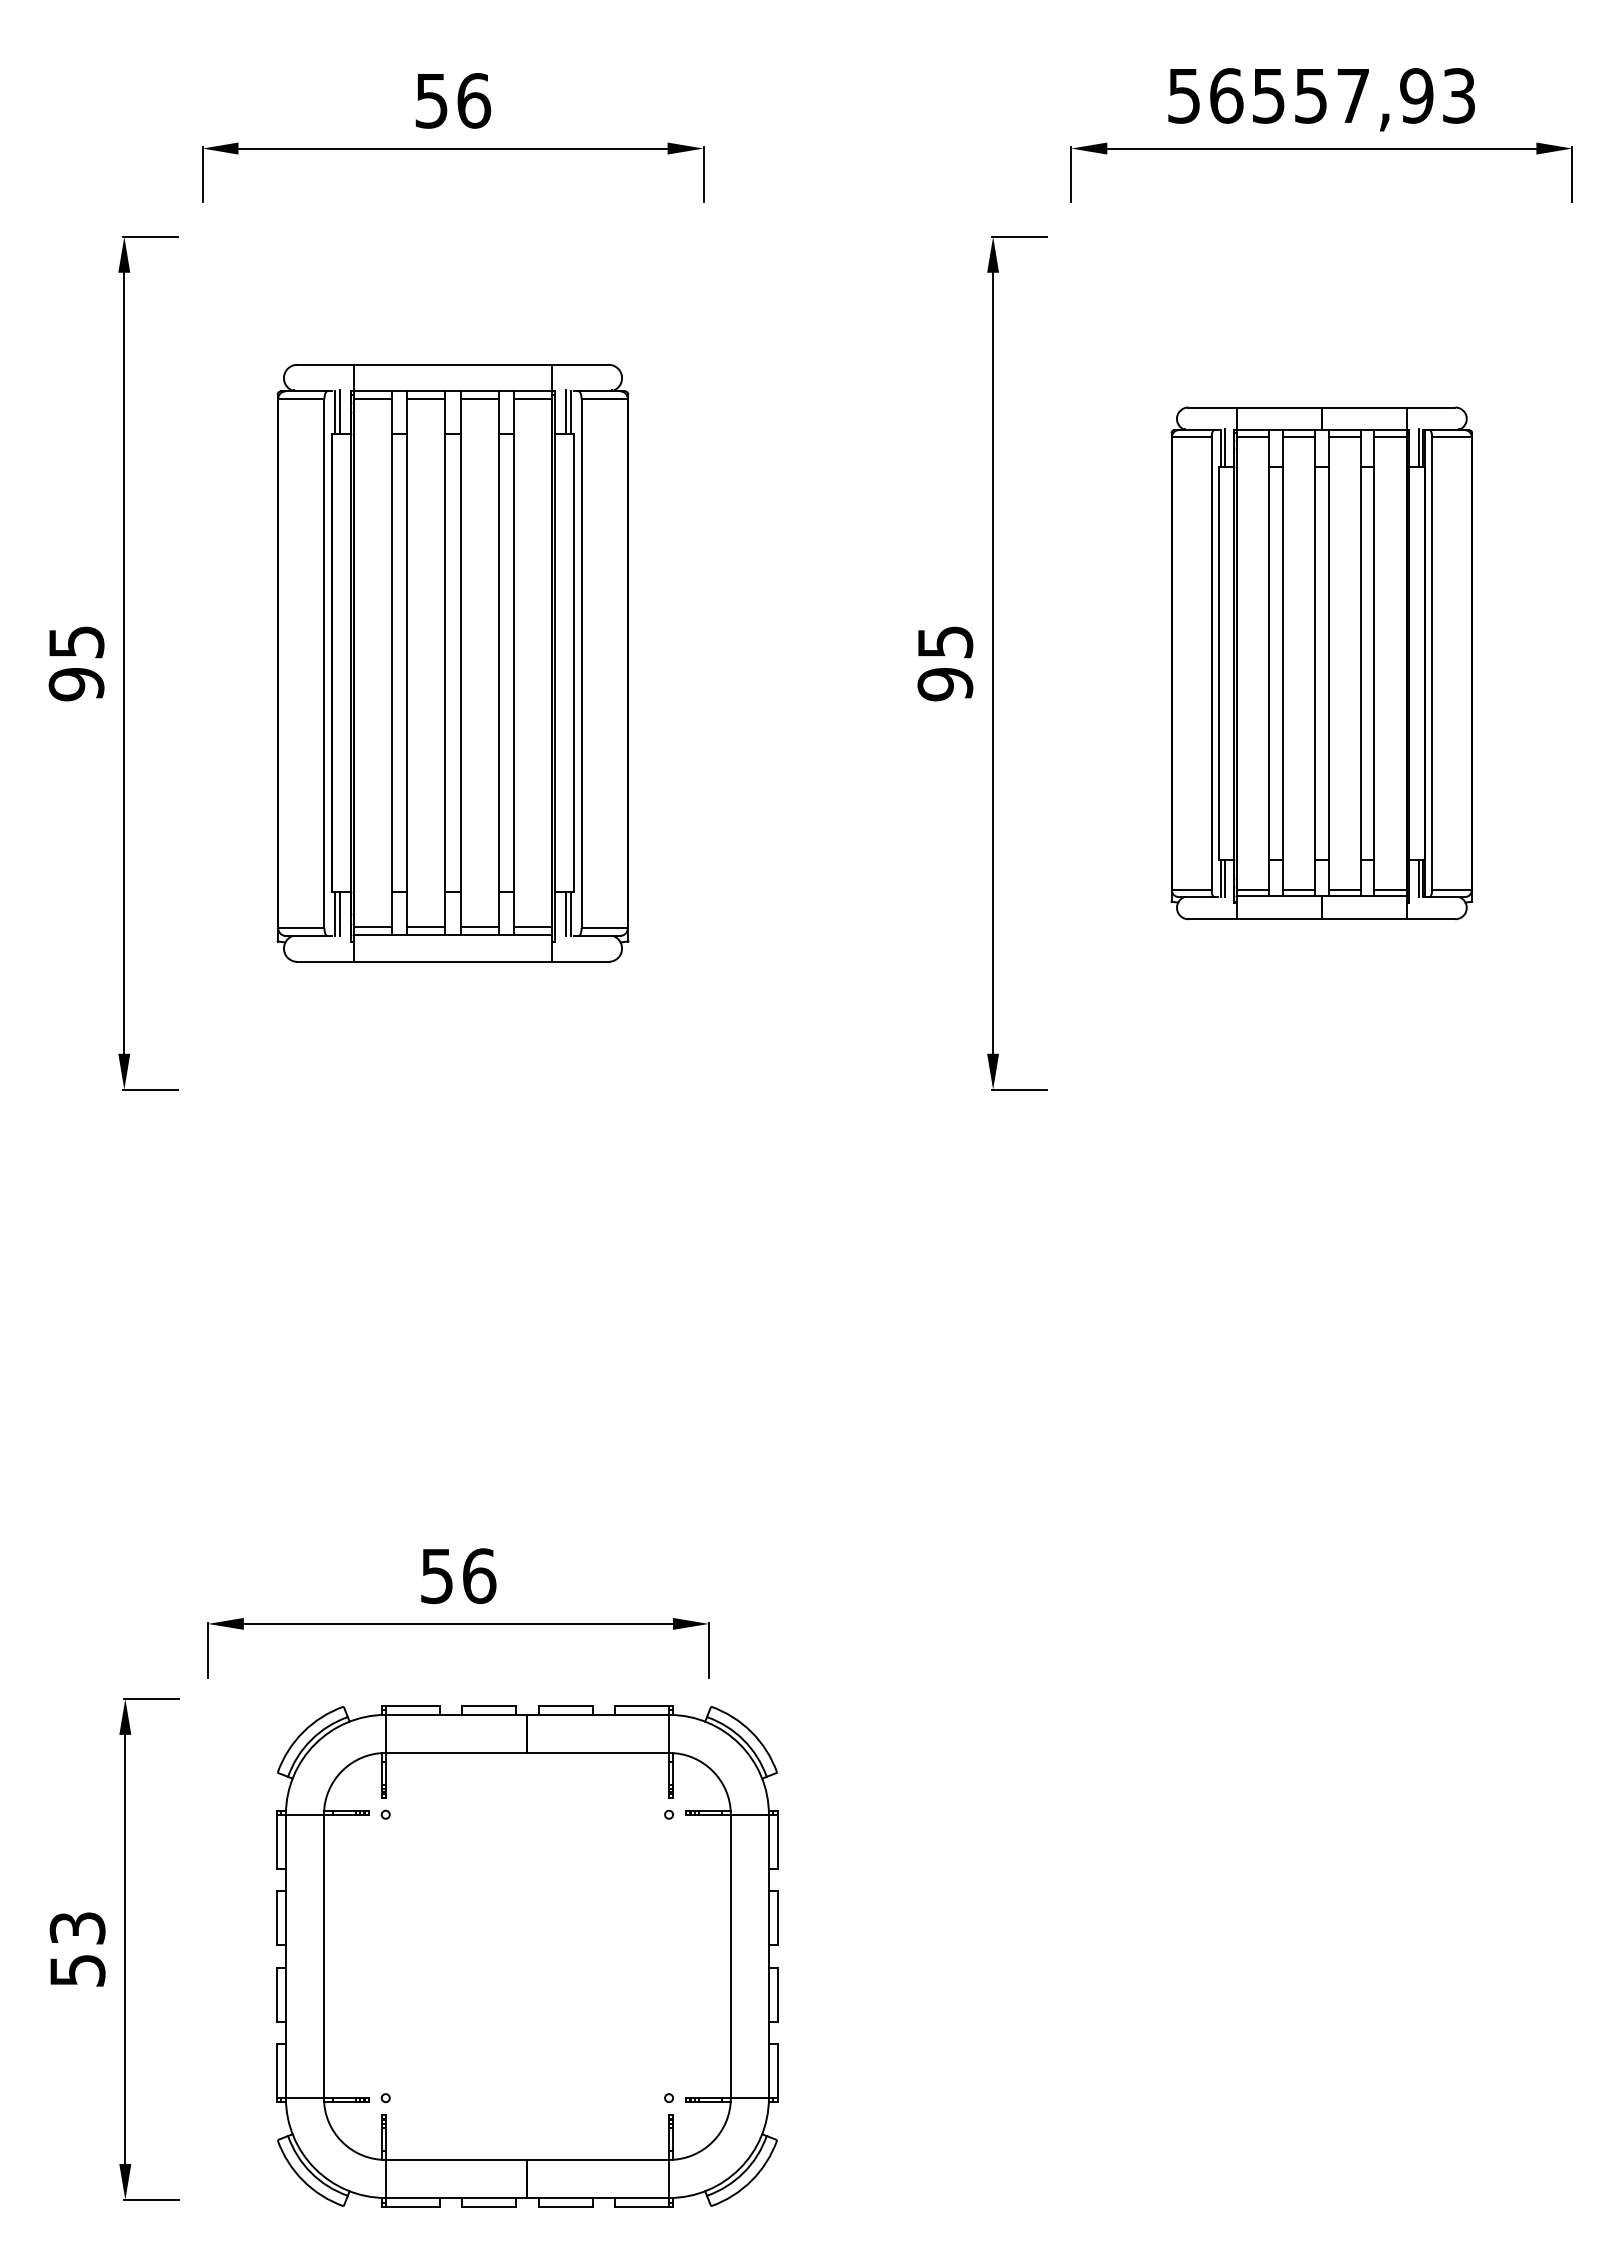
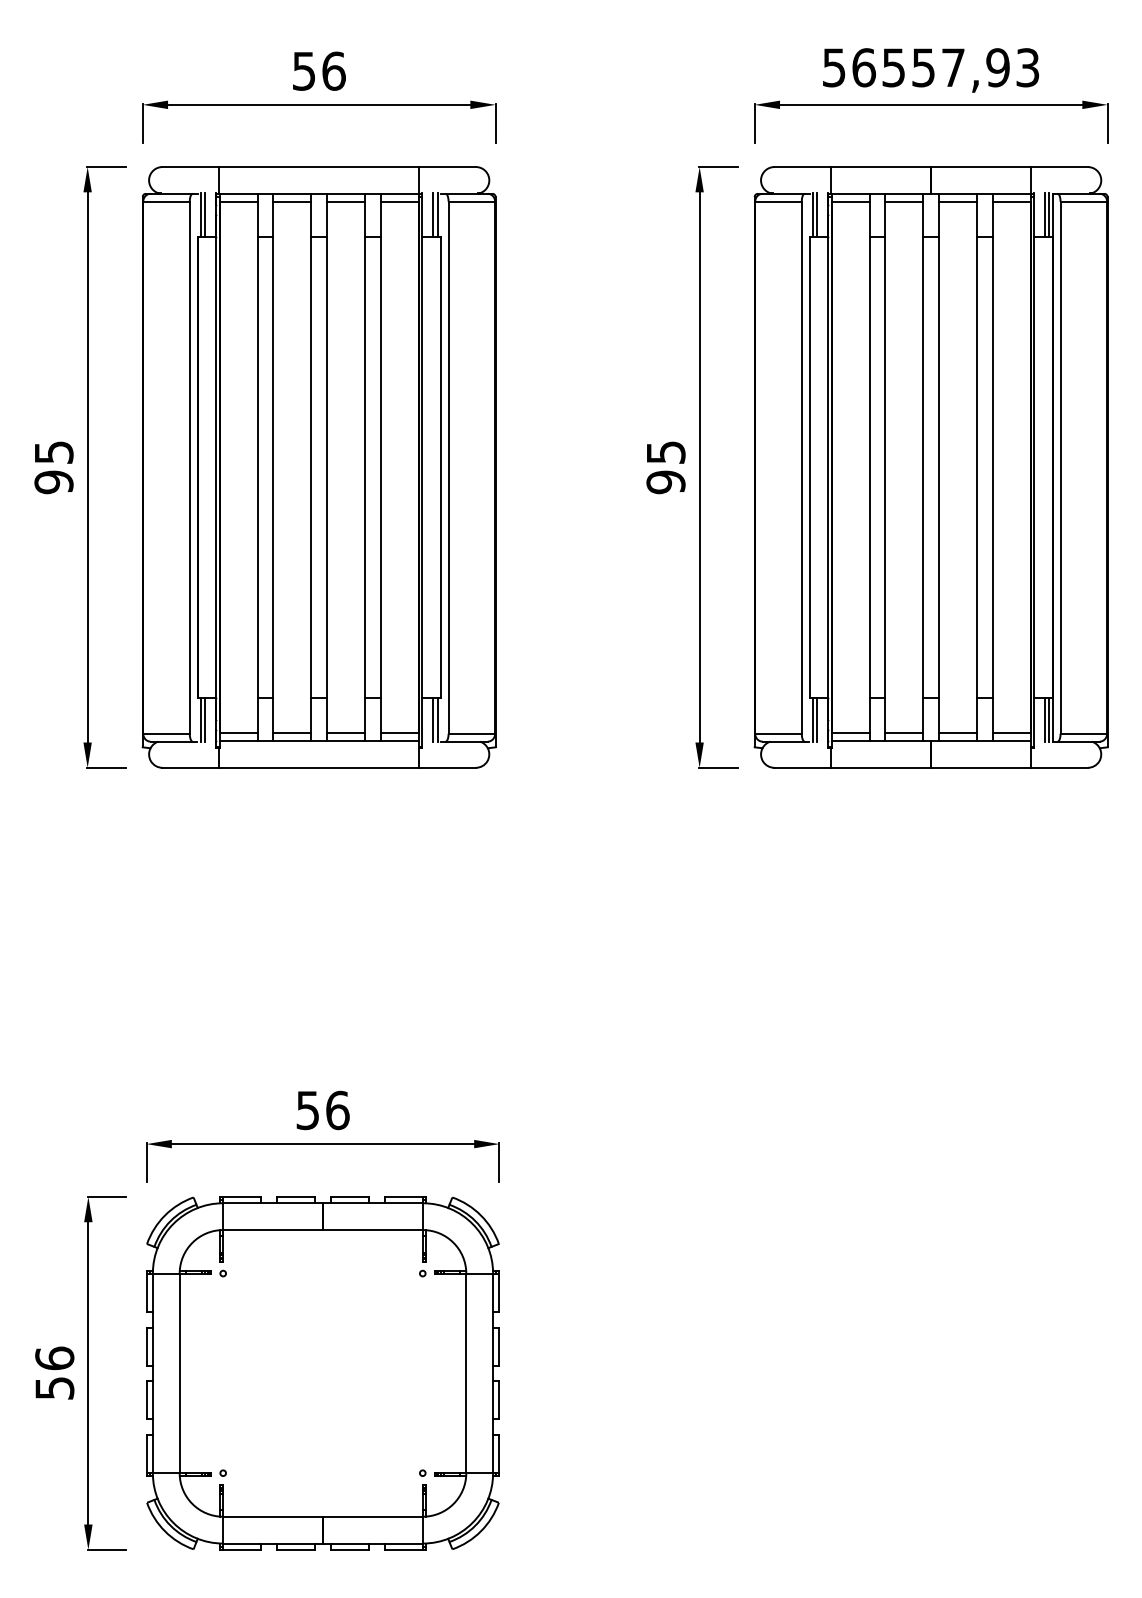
part: (452, 663) -> (318, 467), size x1.43
part: (1321, 663) -> (930, 467), size x1.67
text: (77, 1927) -> (54, 1357), 53 -> 56
part: (527, 1956) -> (323, 1373), moved

